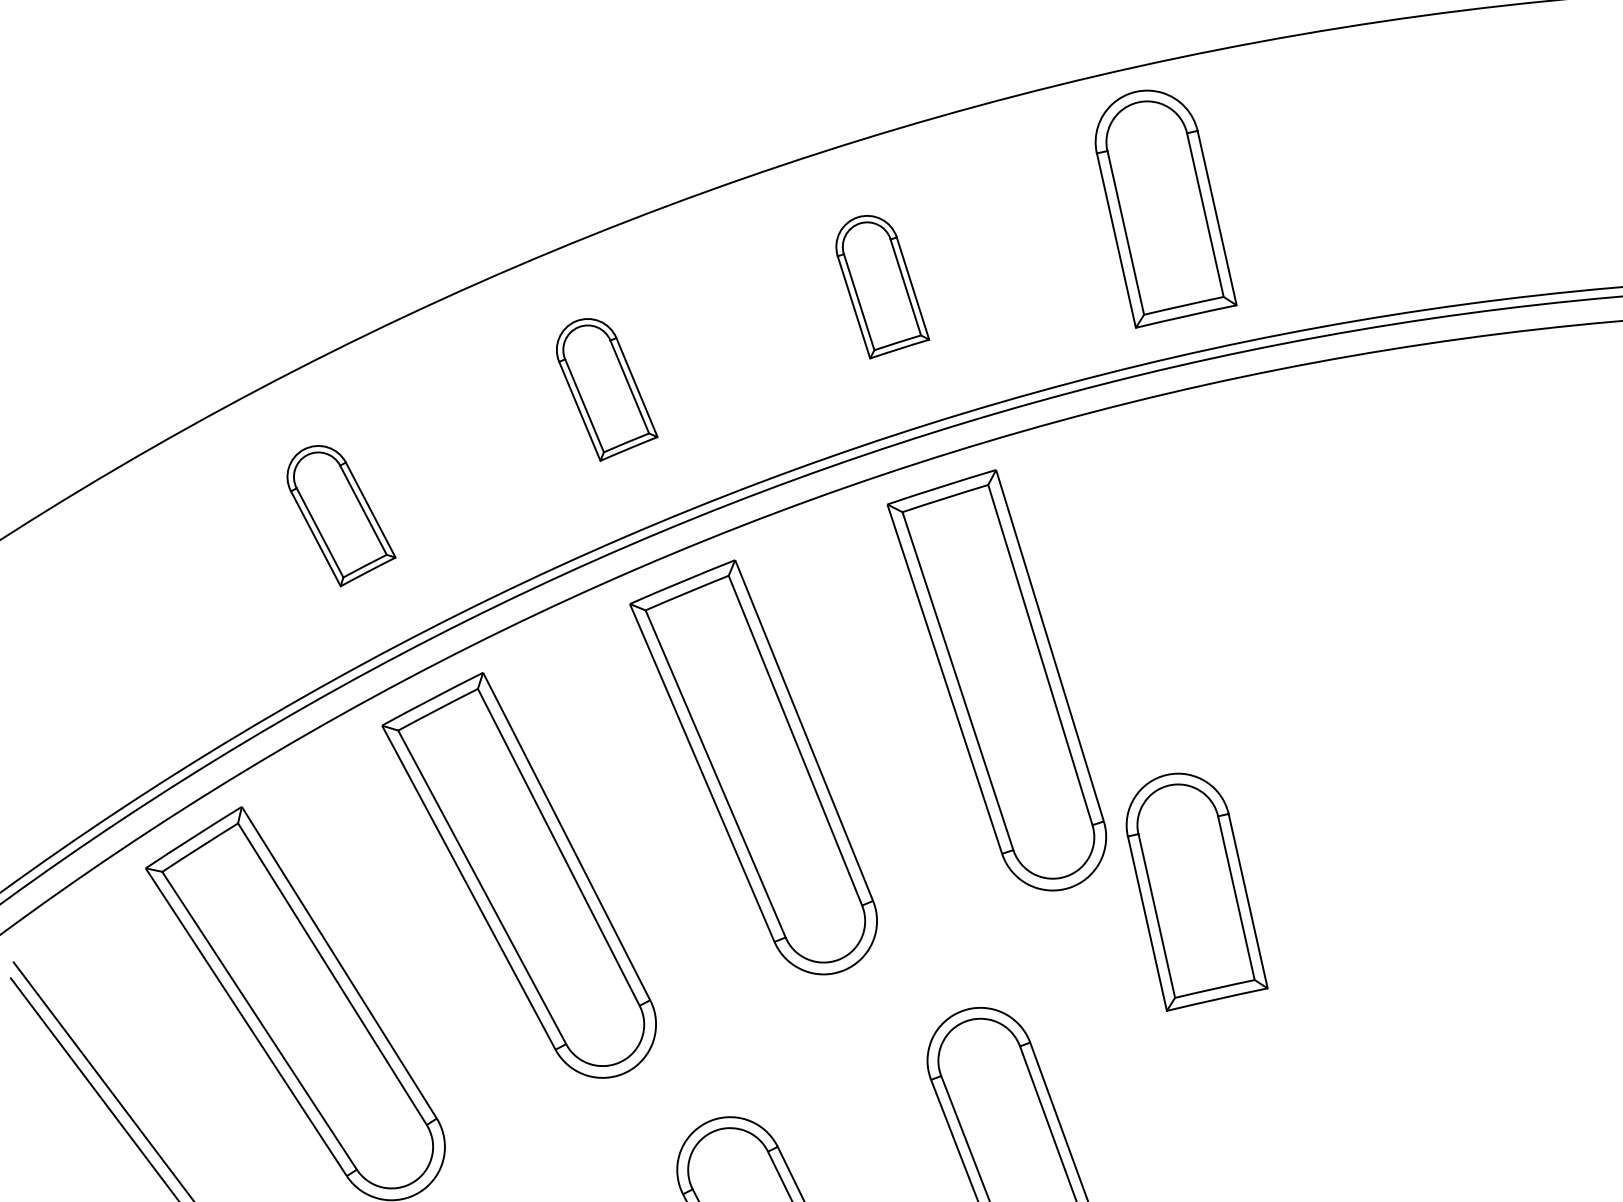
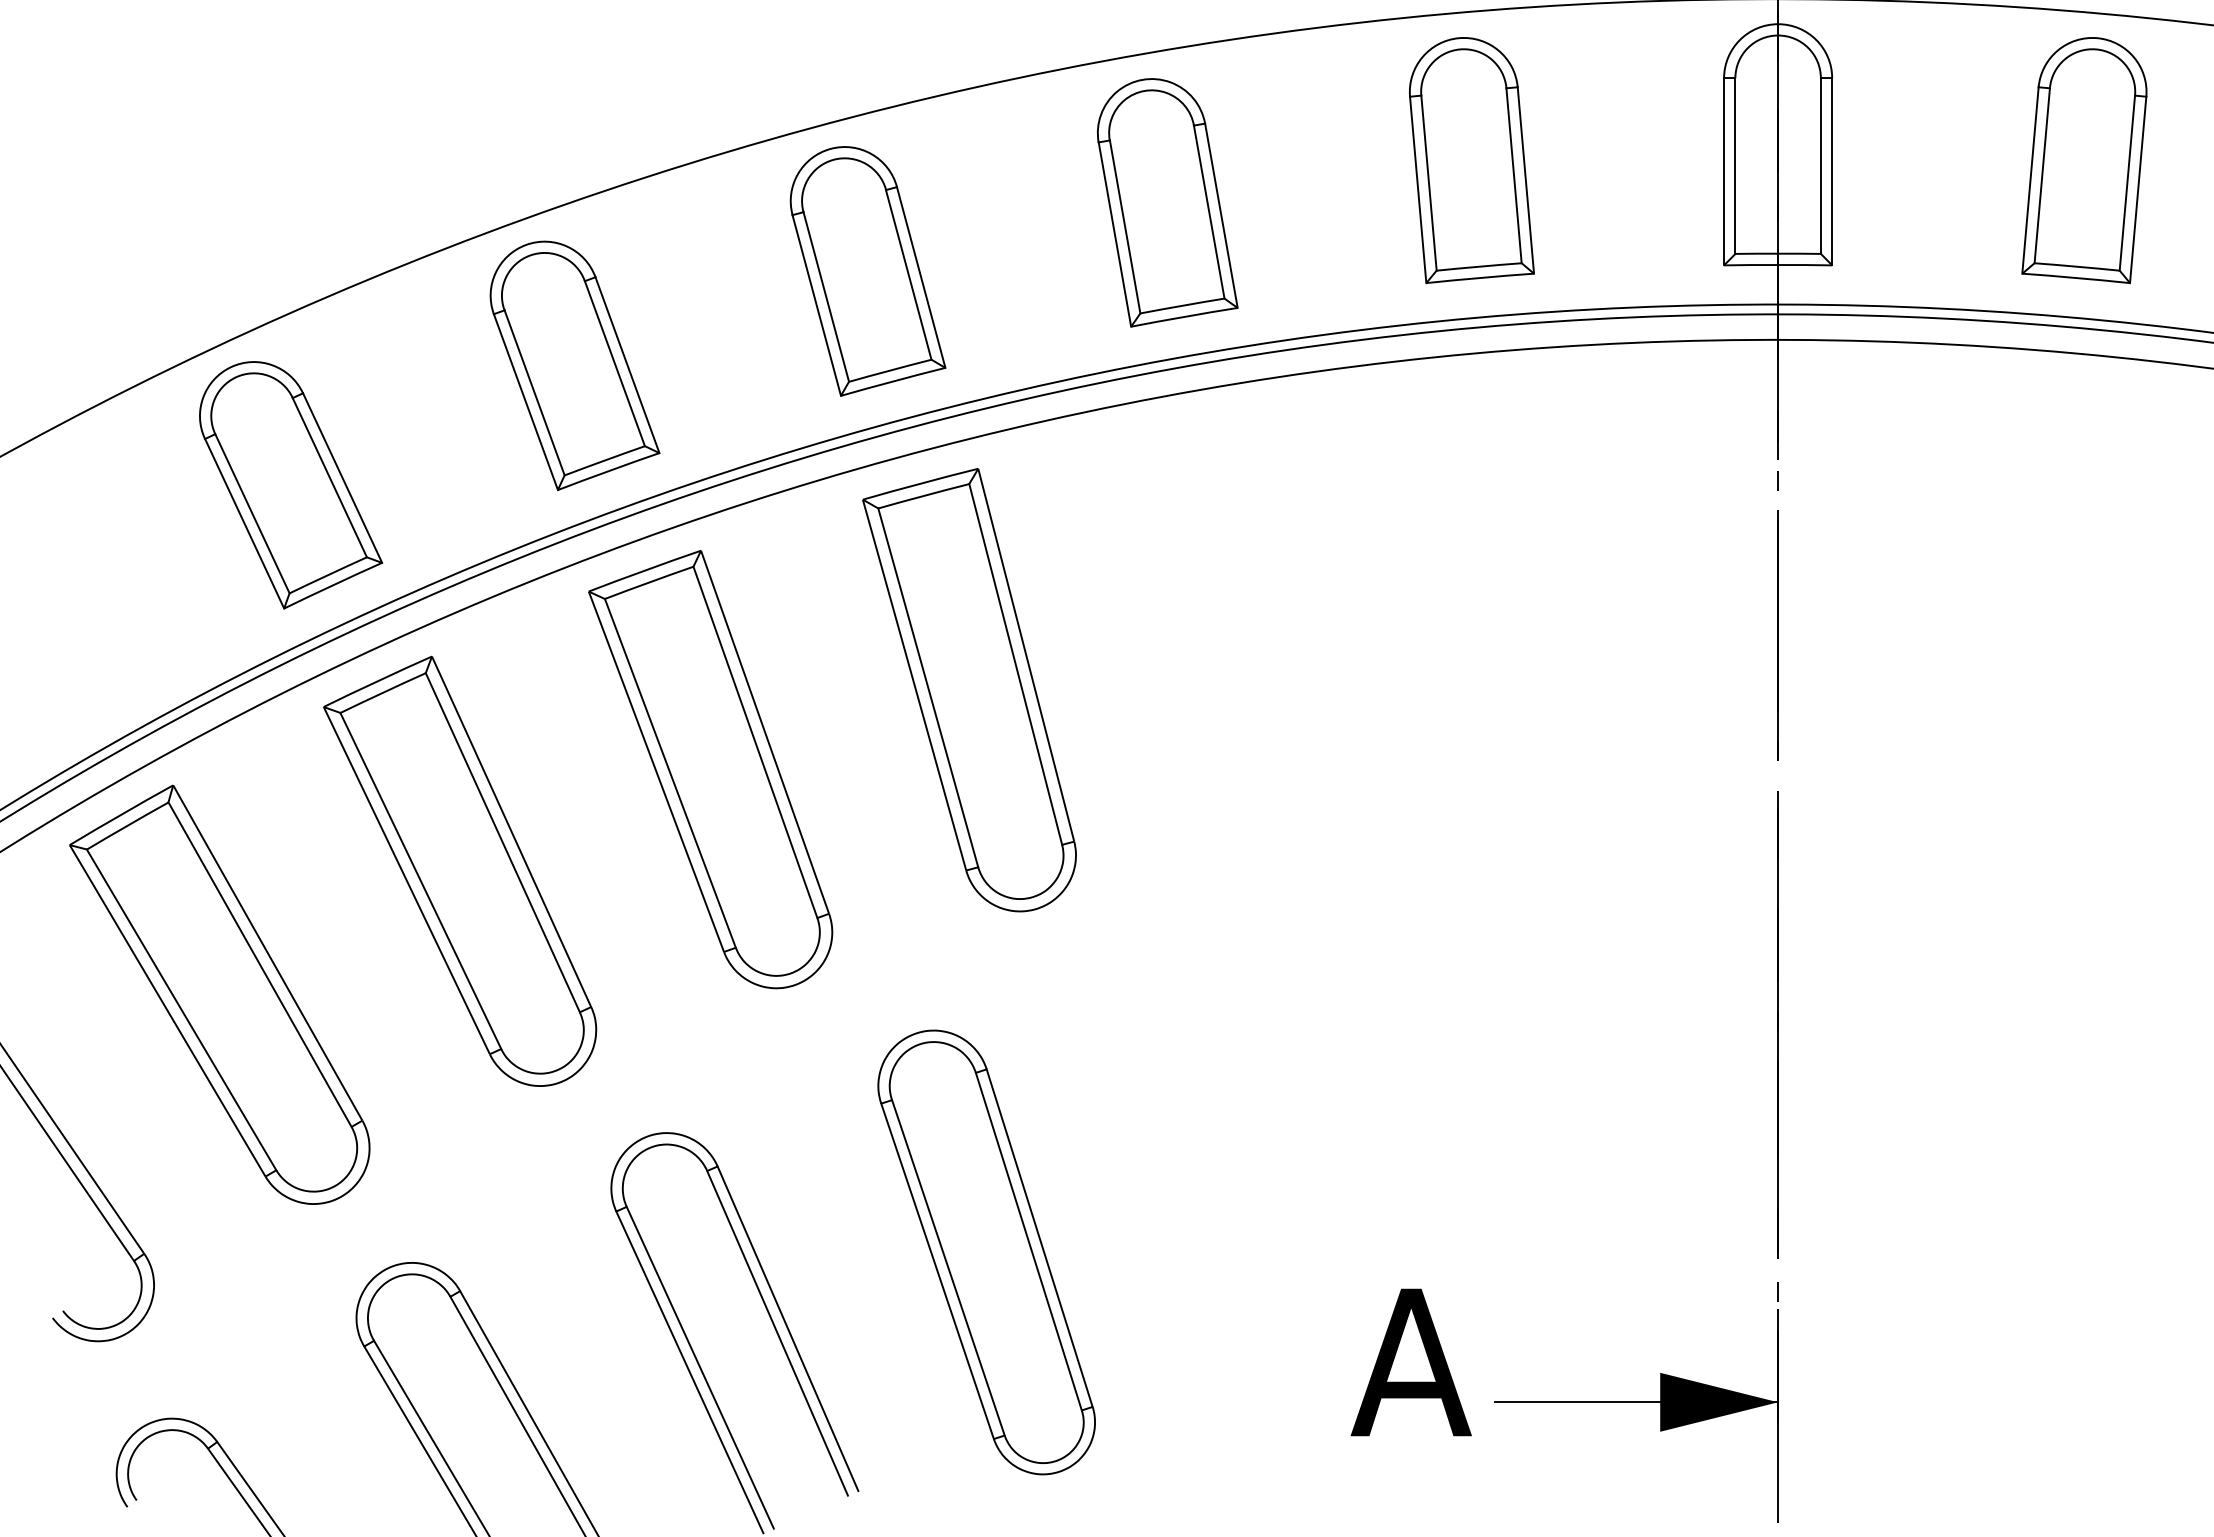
part: (1453, 154) -> (1471, 160), added
part: (881, 286) -> (867, 271), size x1.67
part: (606, 388) -> (574, 365), size x1.67
part: (341, 515) -> (291, 485), size x1.67
part: (1196, 890) -> (1167, 918), removed

